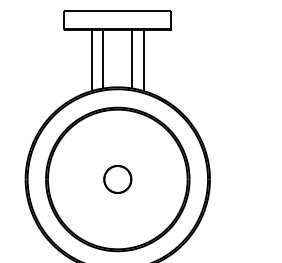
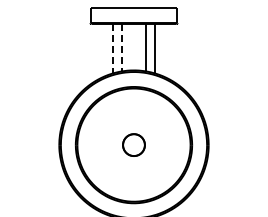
line: (103, 59) -> (122, 47), solid -> dashed
line: (91, 60) -> (112, 48), solid -> dashed

